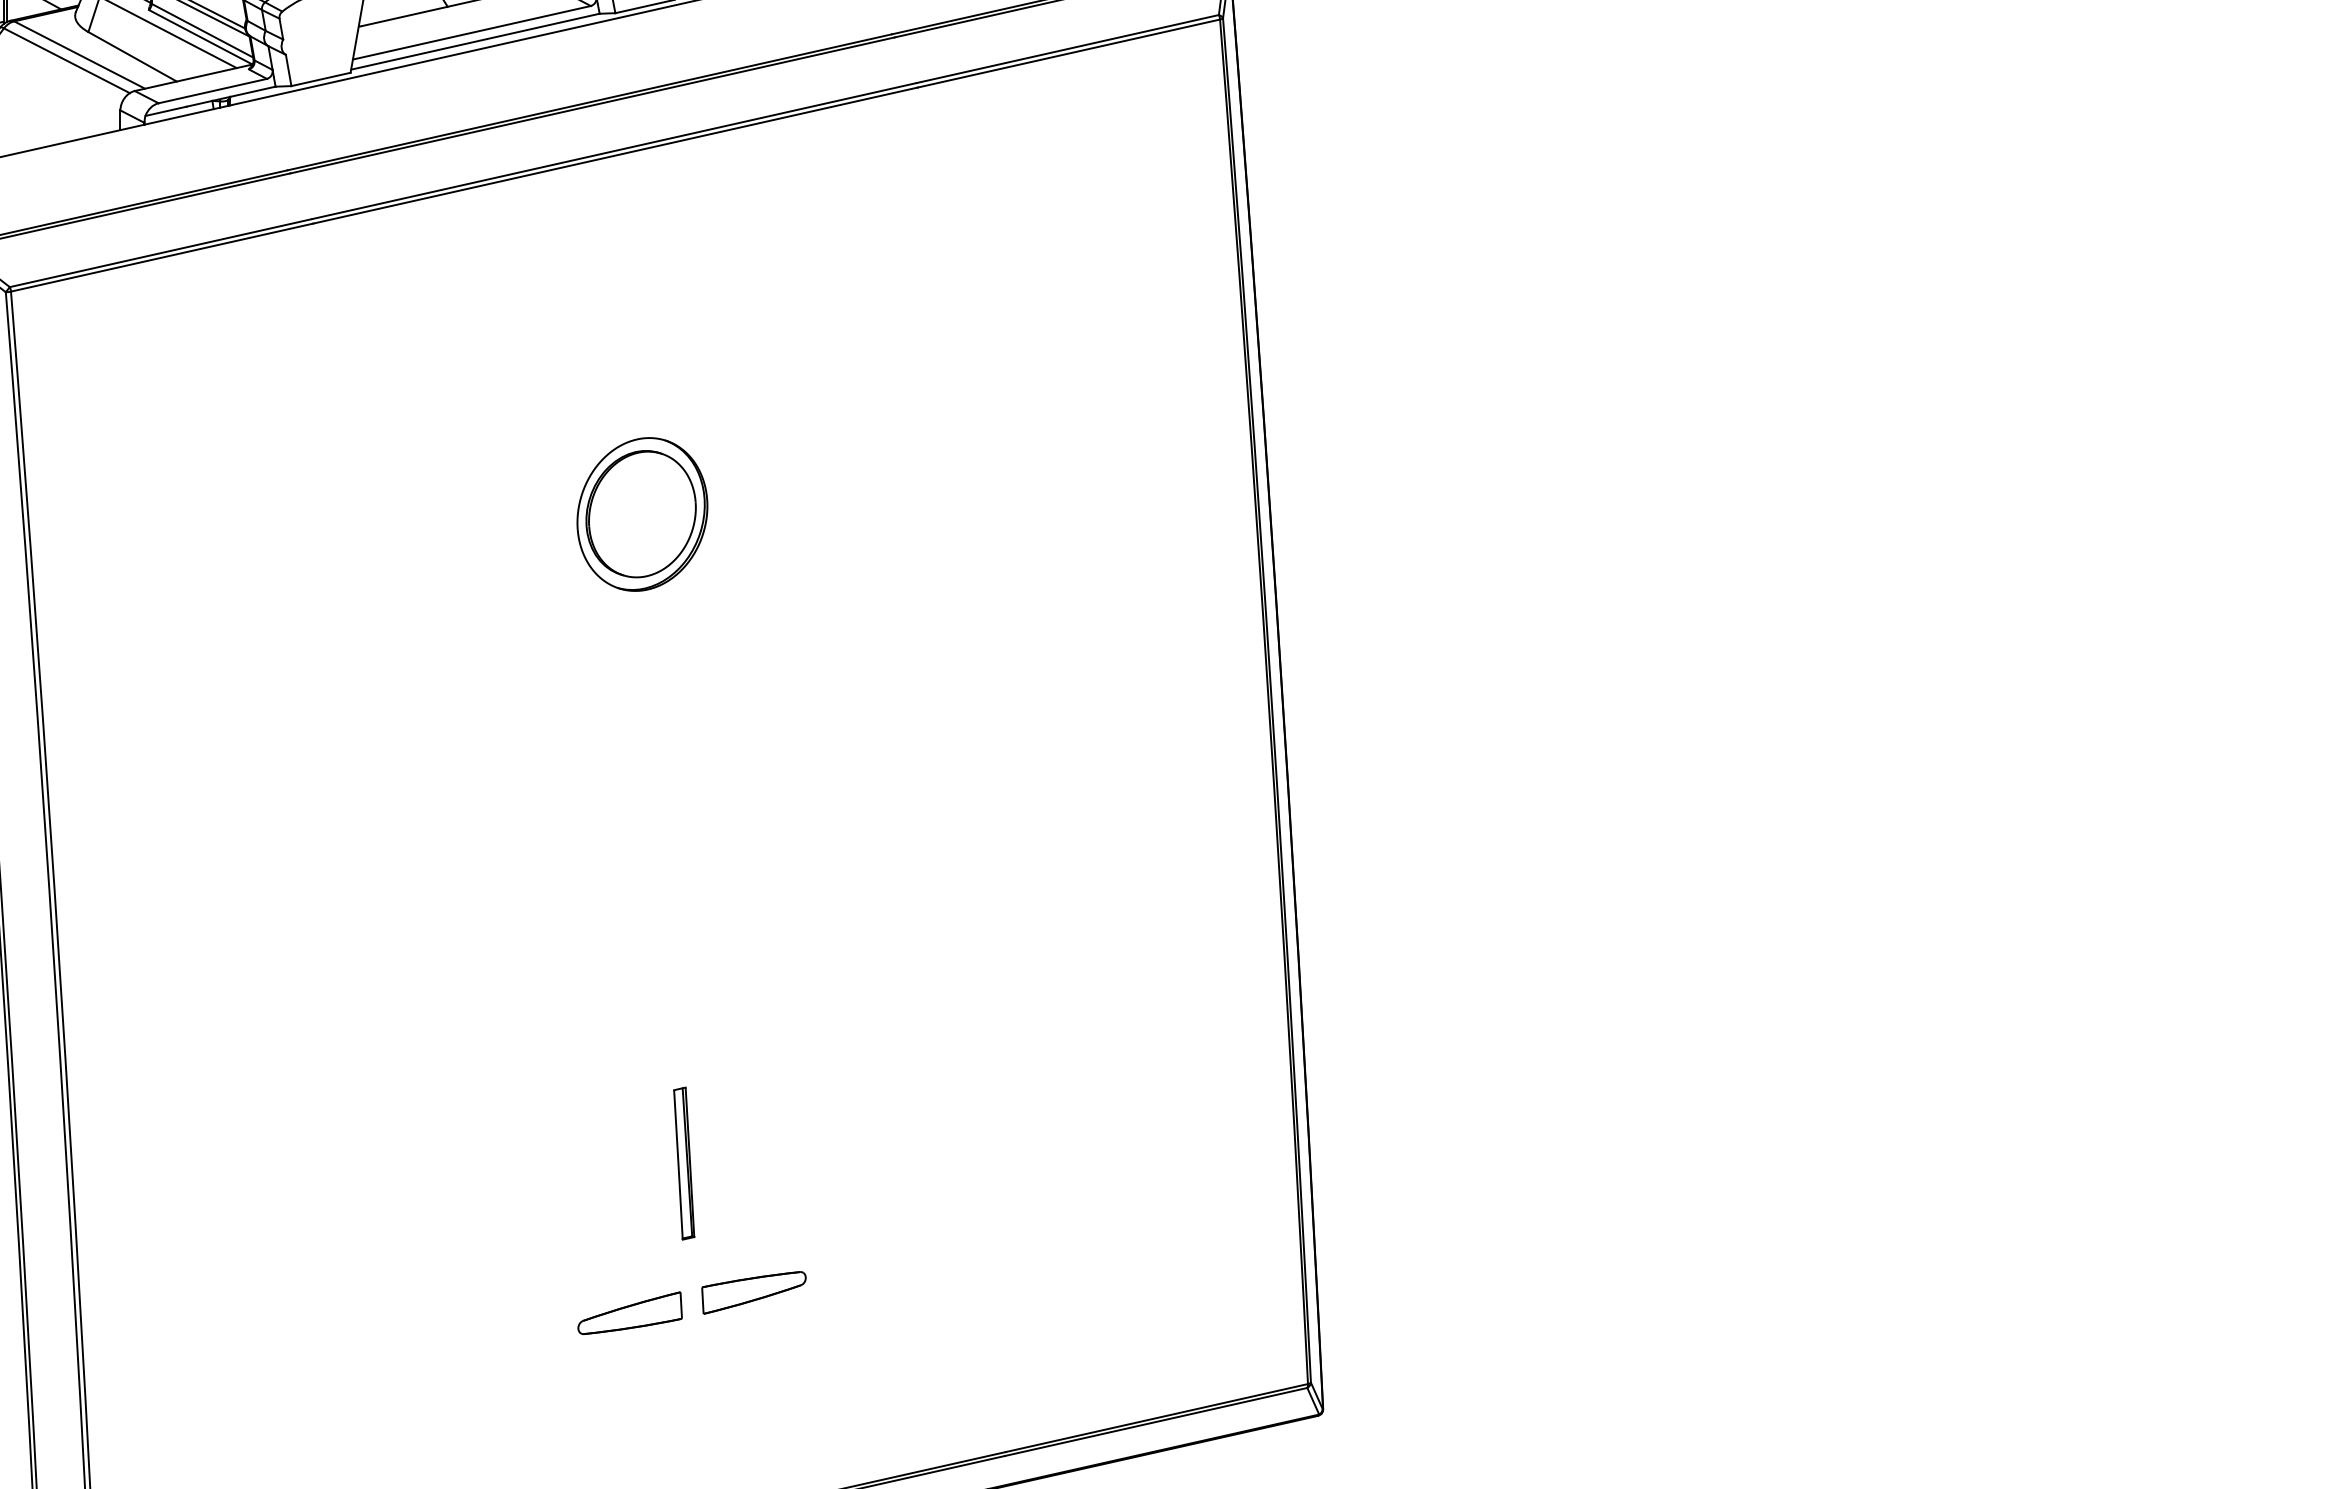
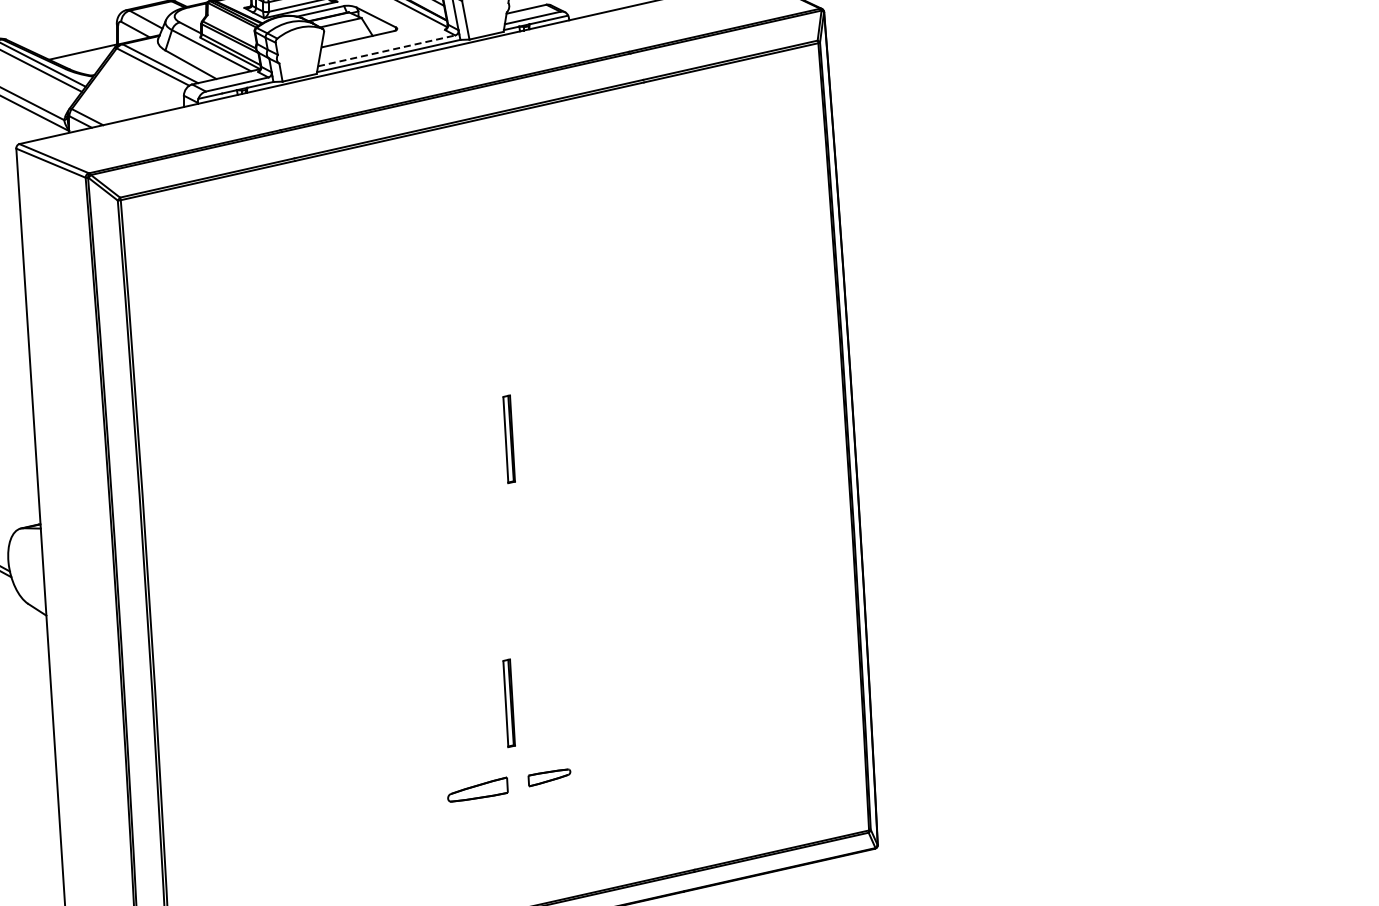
line: (473, 32) -> (387, 50), solid -> dashed
part: (641, 513) -> (484, 328), removed
part: (683, 706) -> (508, 439), added
part: (754, 1292) -> (549, 777), size x0.7

